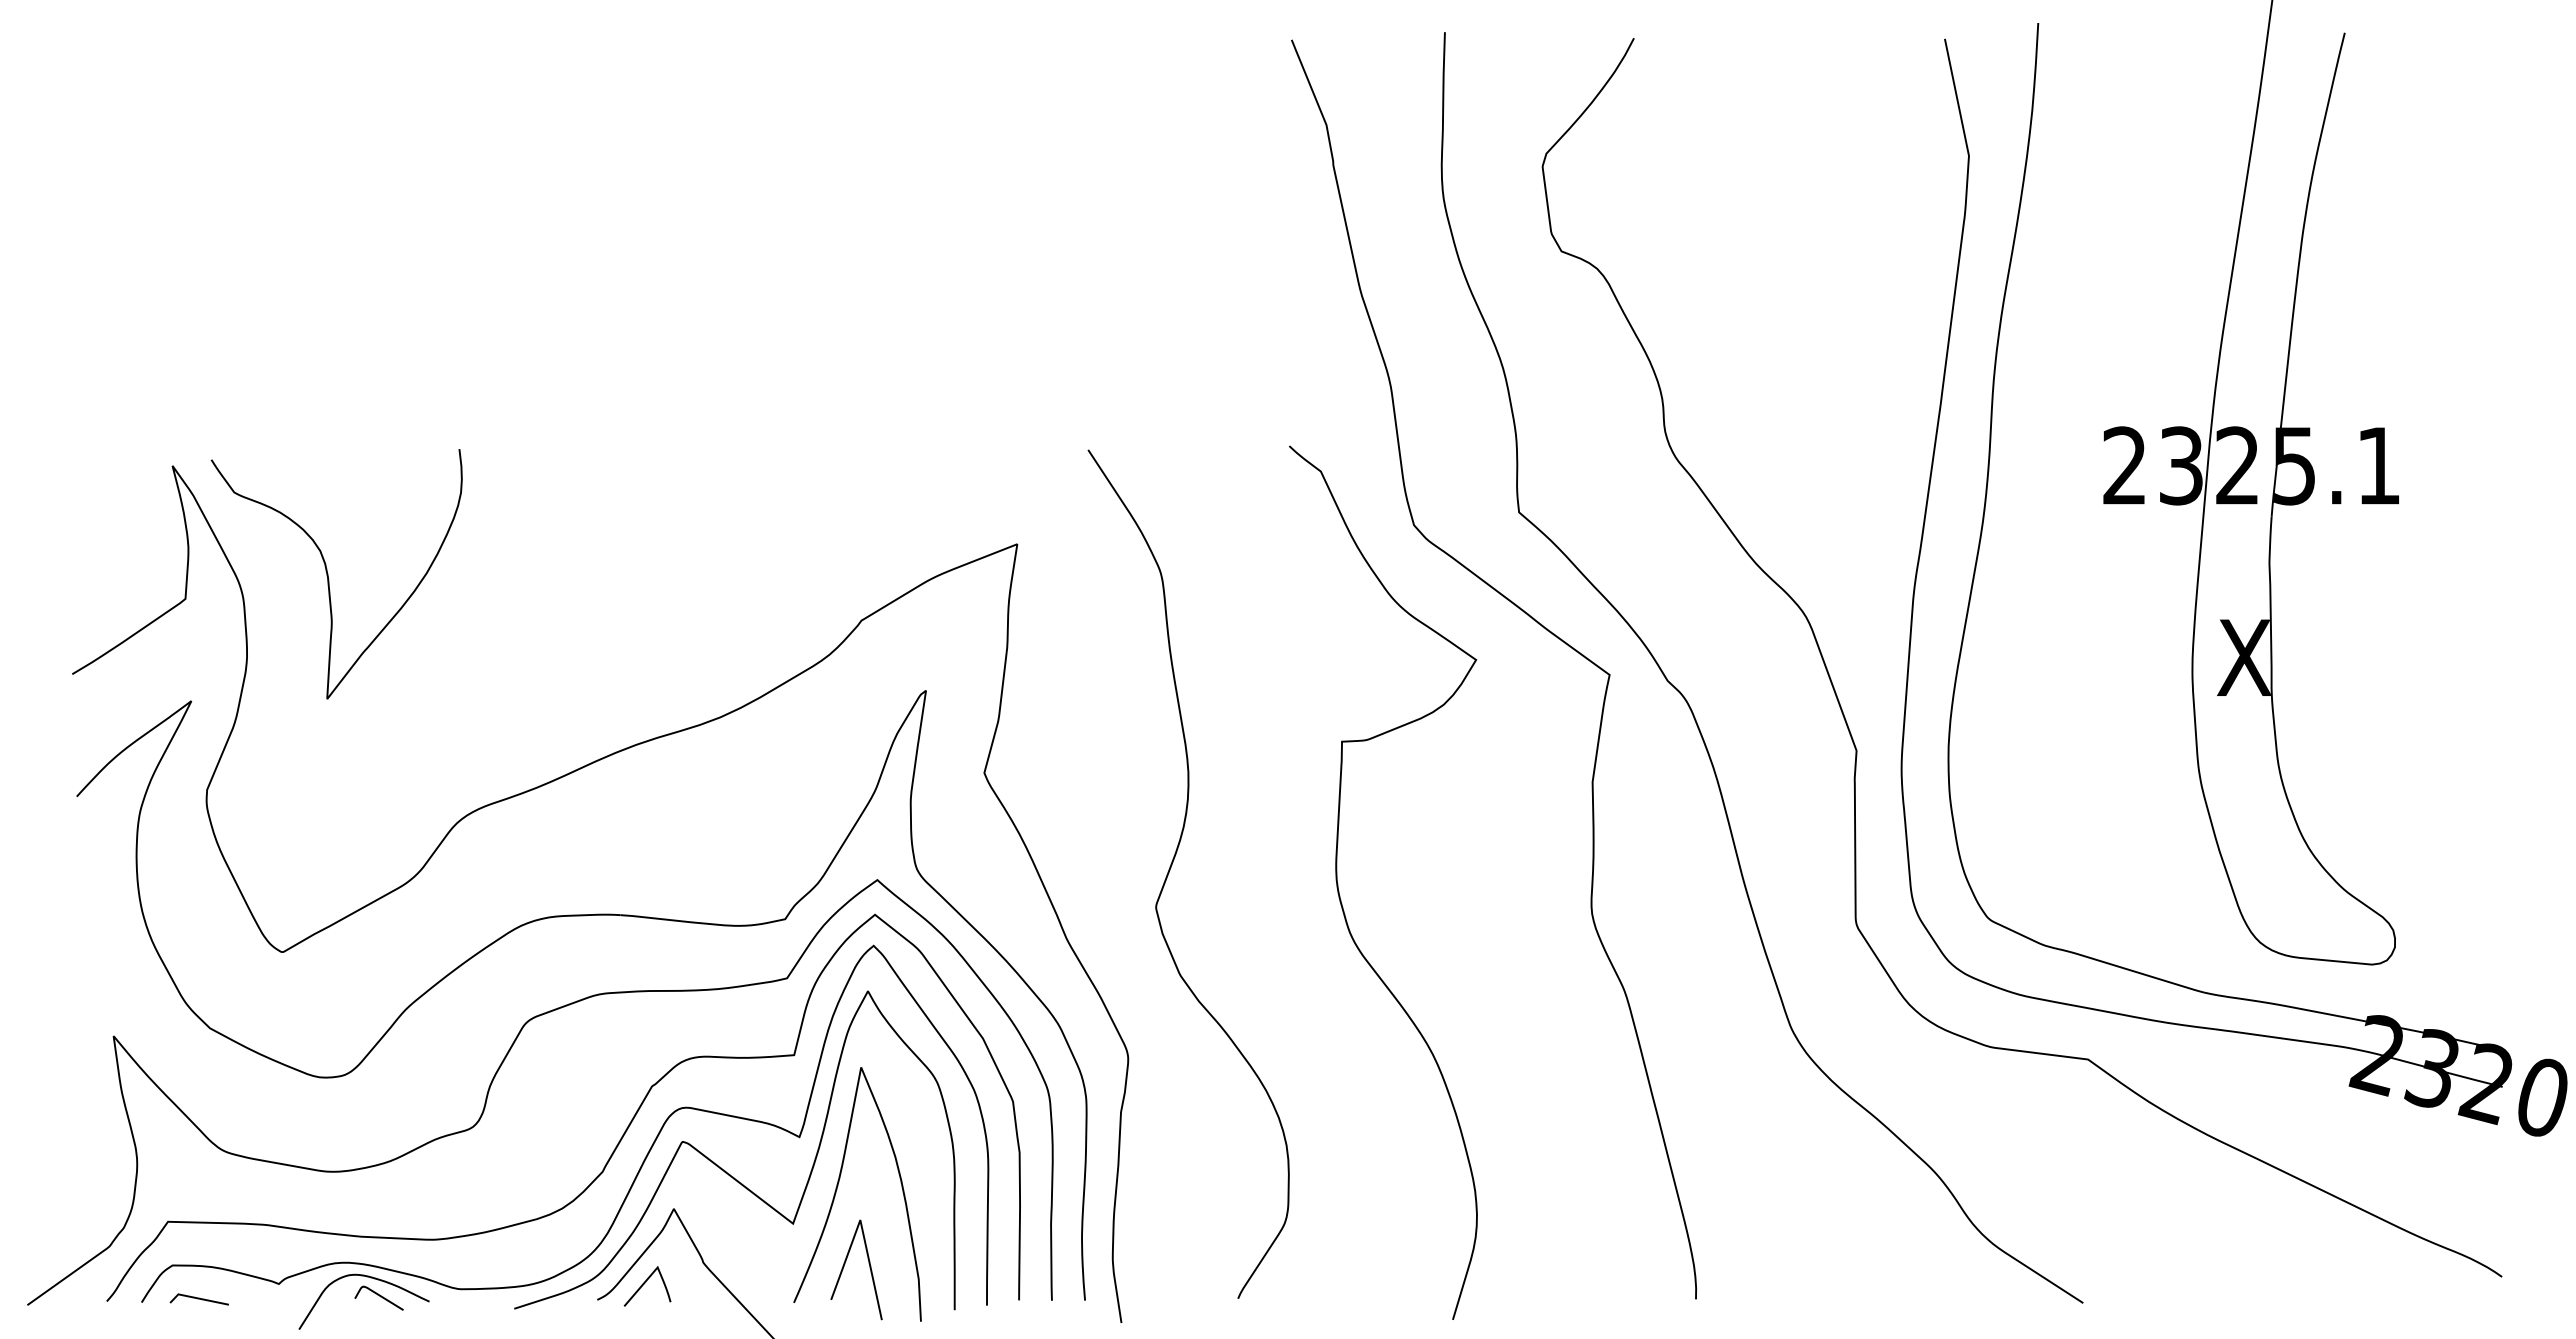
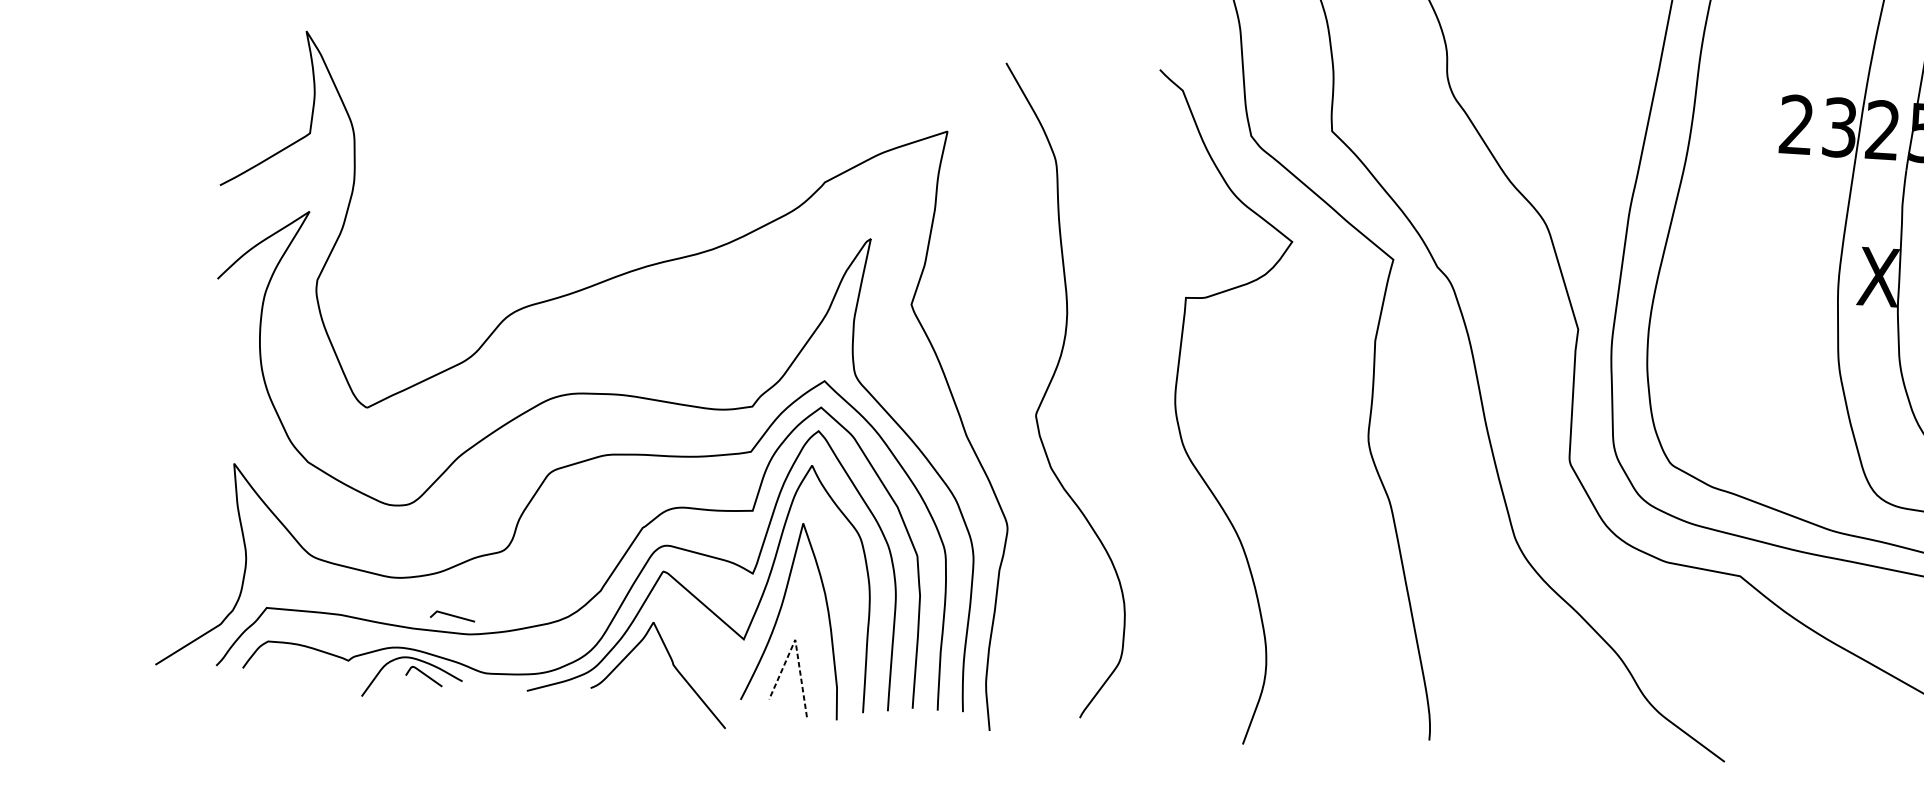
curve: (328, 574) -> (420, 121), removed
line: (861, 1226) -> (795, 644), solid -> dashed
curve: (645, 1283) -> (628, 677), removed
line: (198, 1299) -> (452, 616), moved

